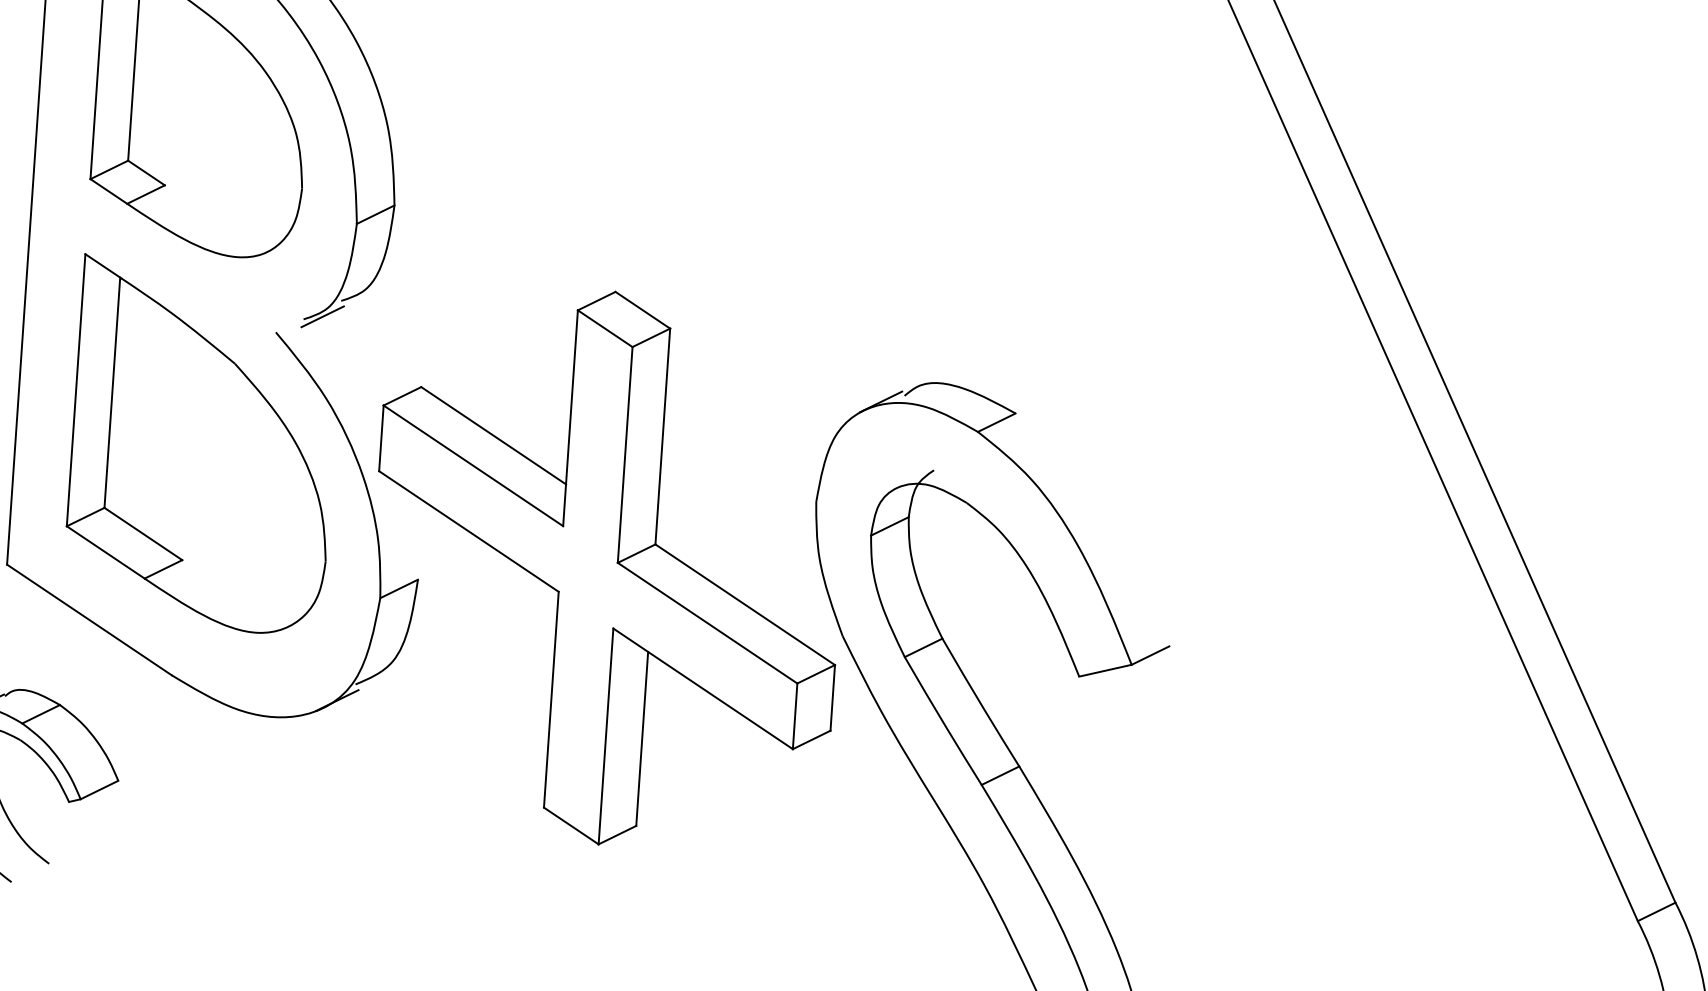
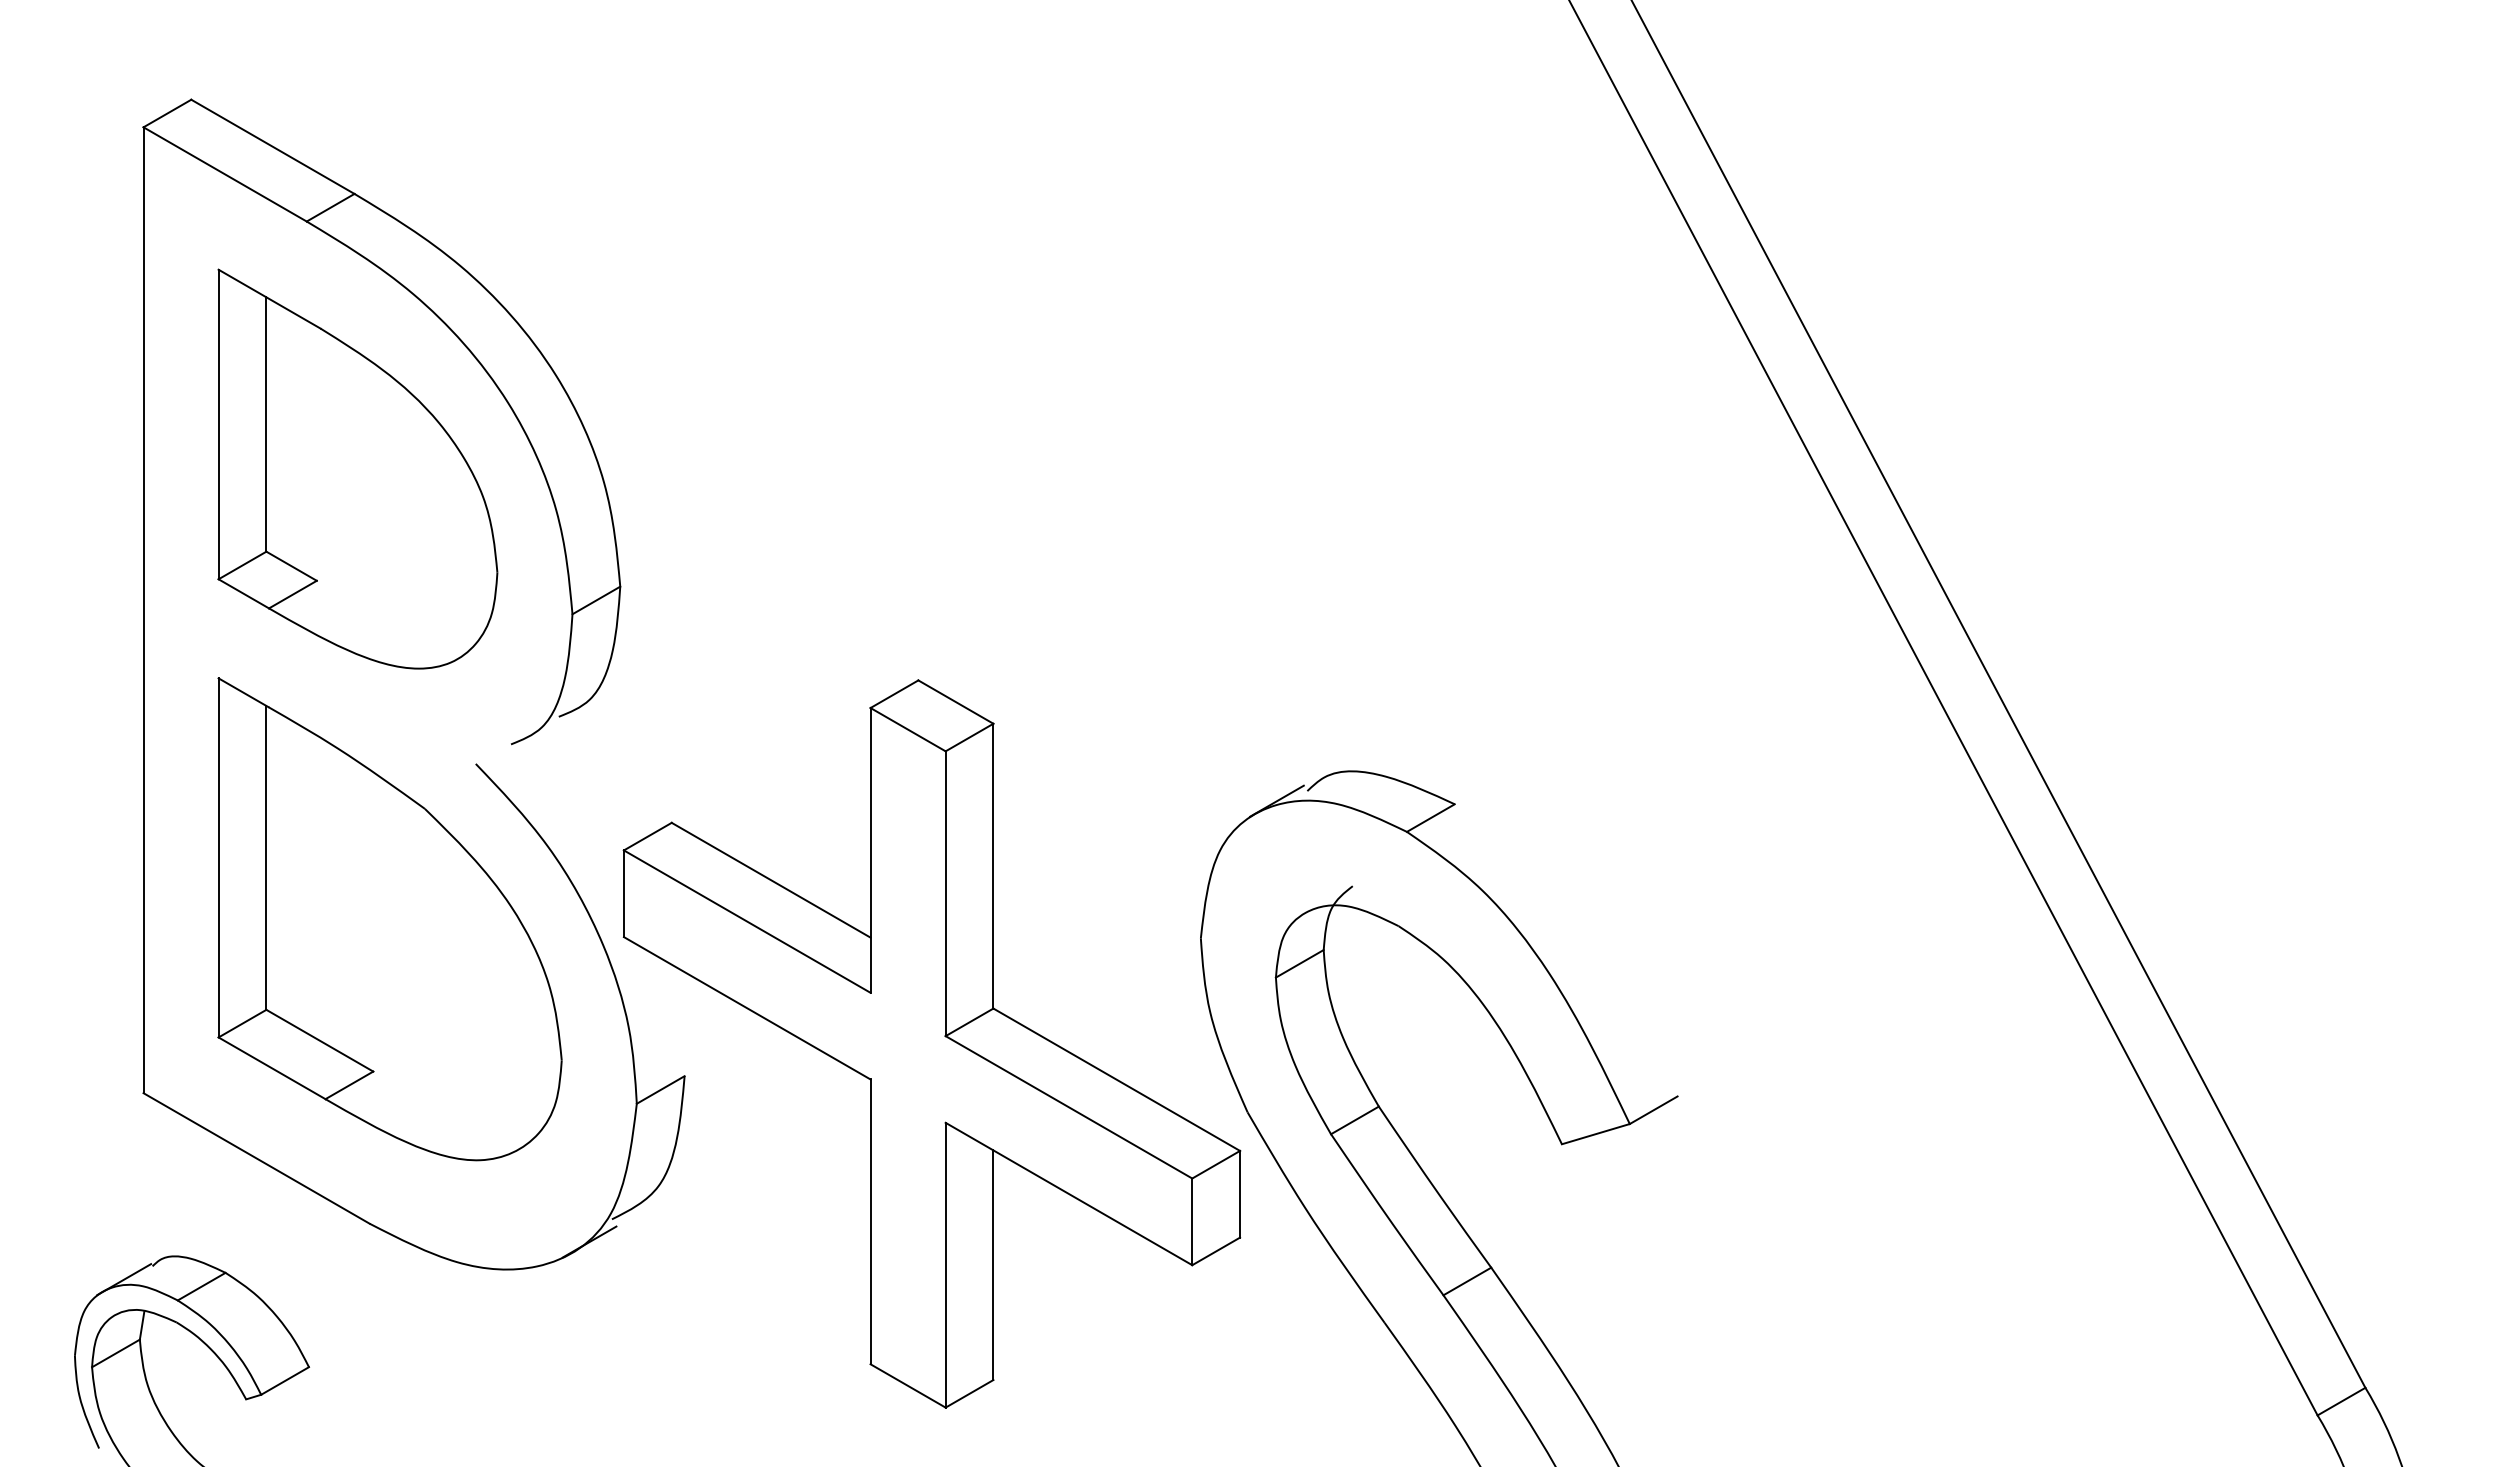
line: (322, 316) -> (535, 738), removed

